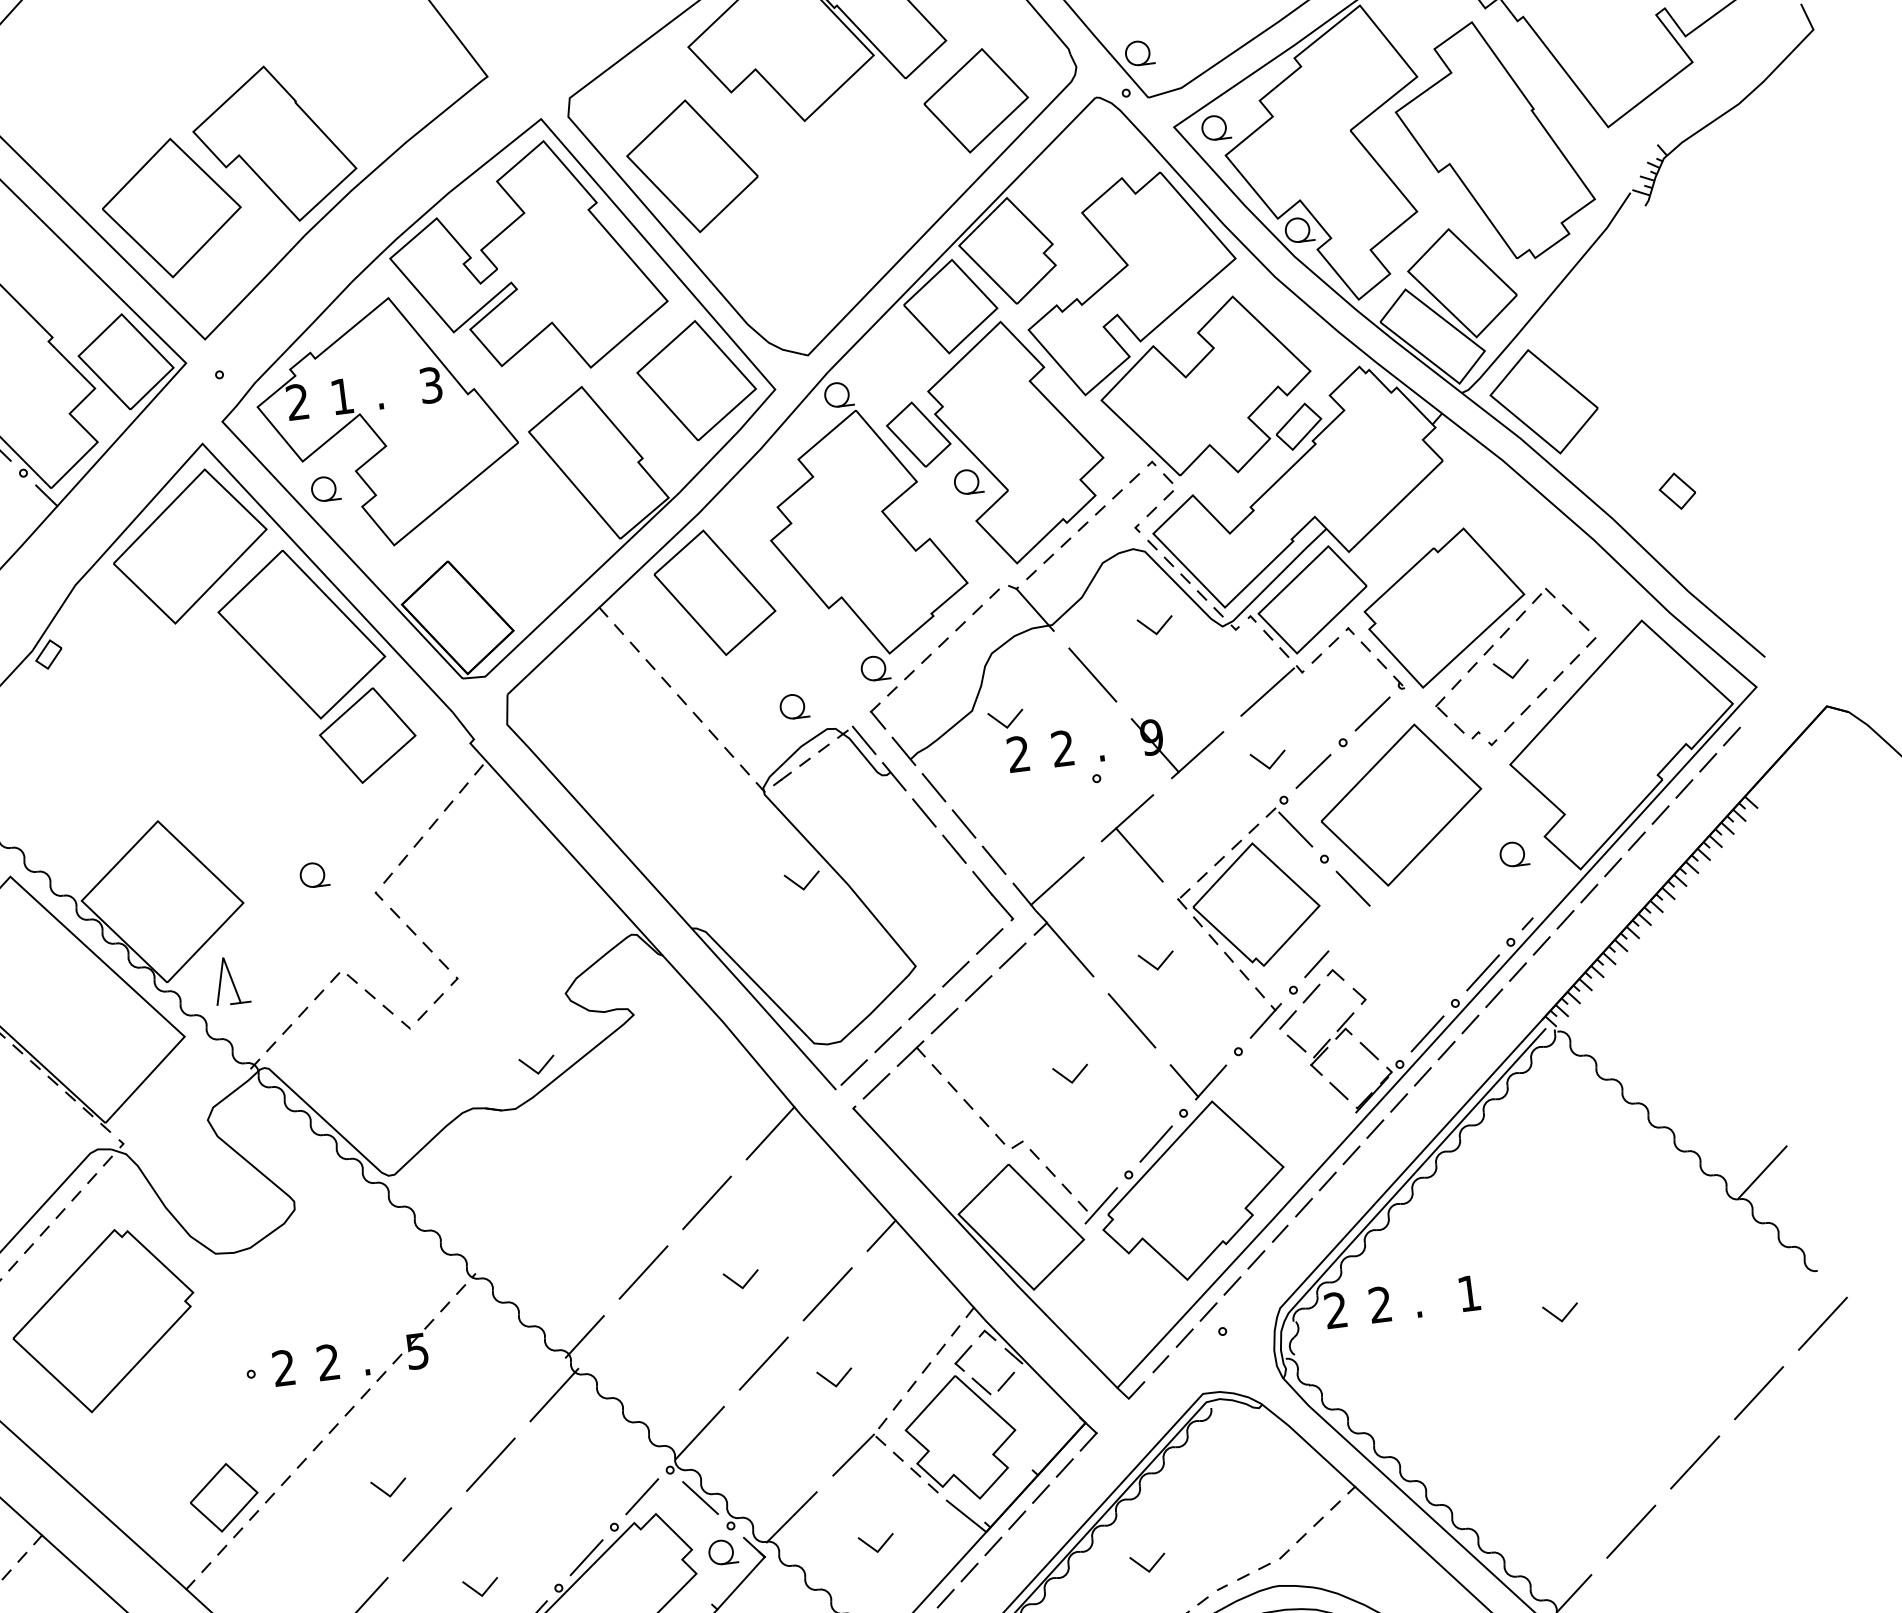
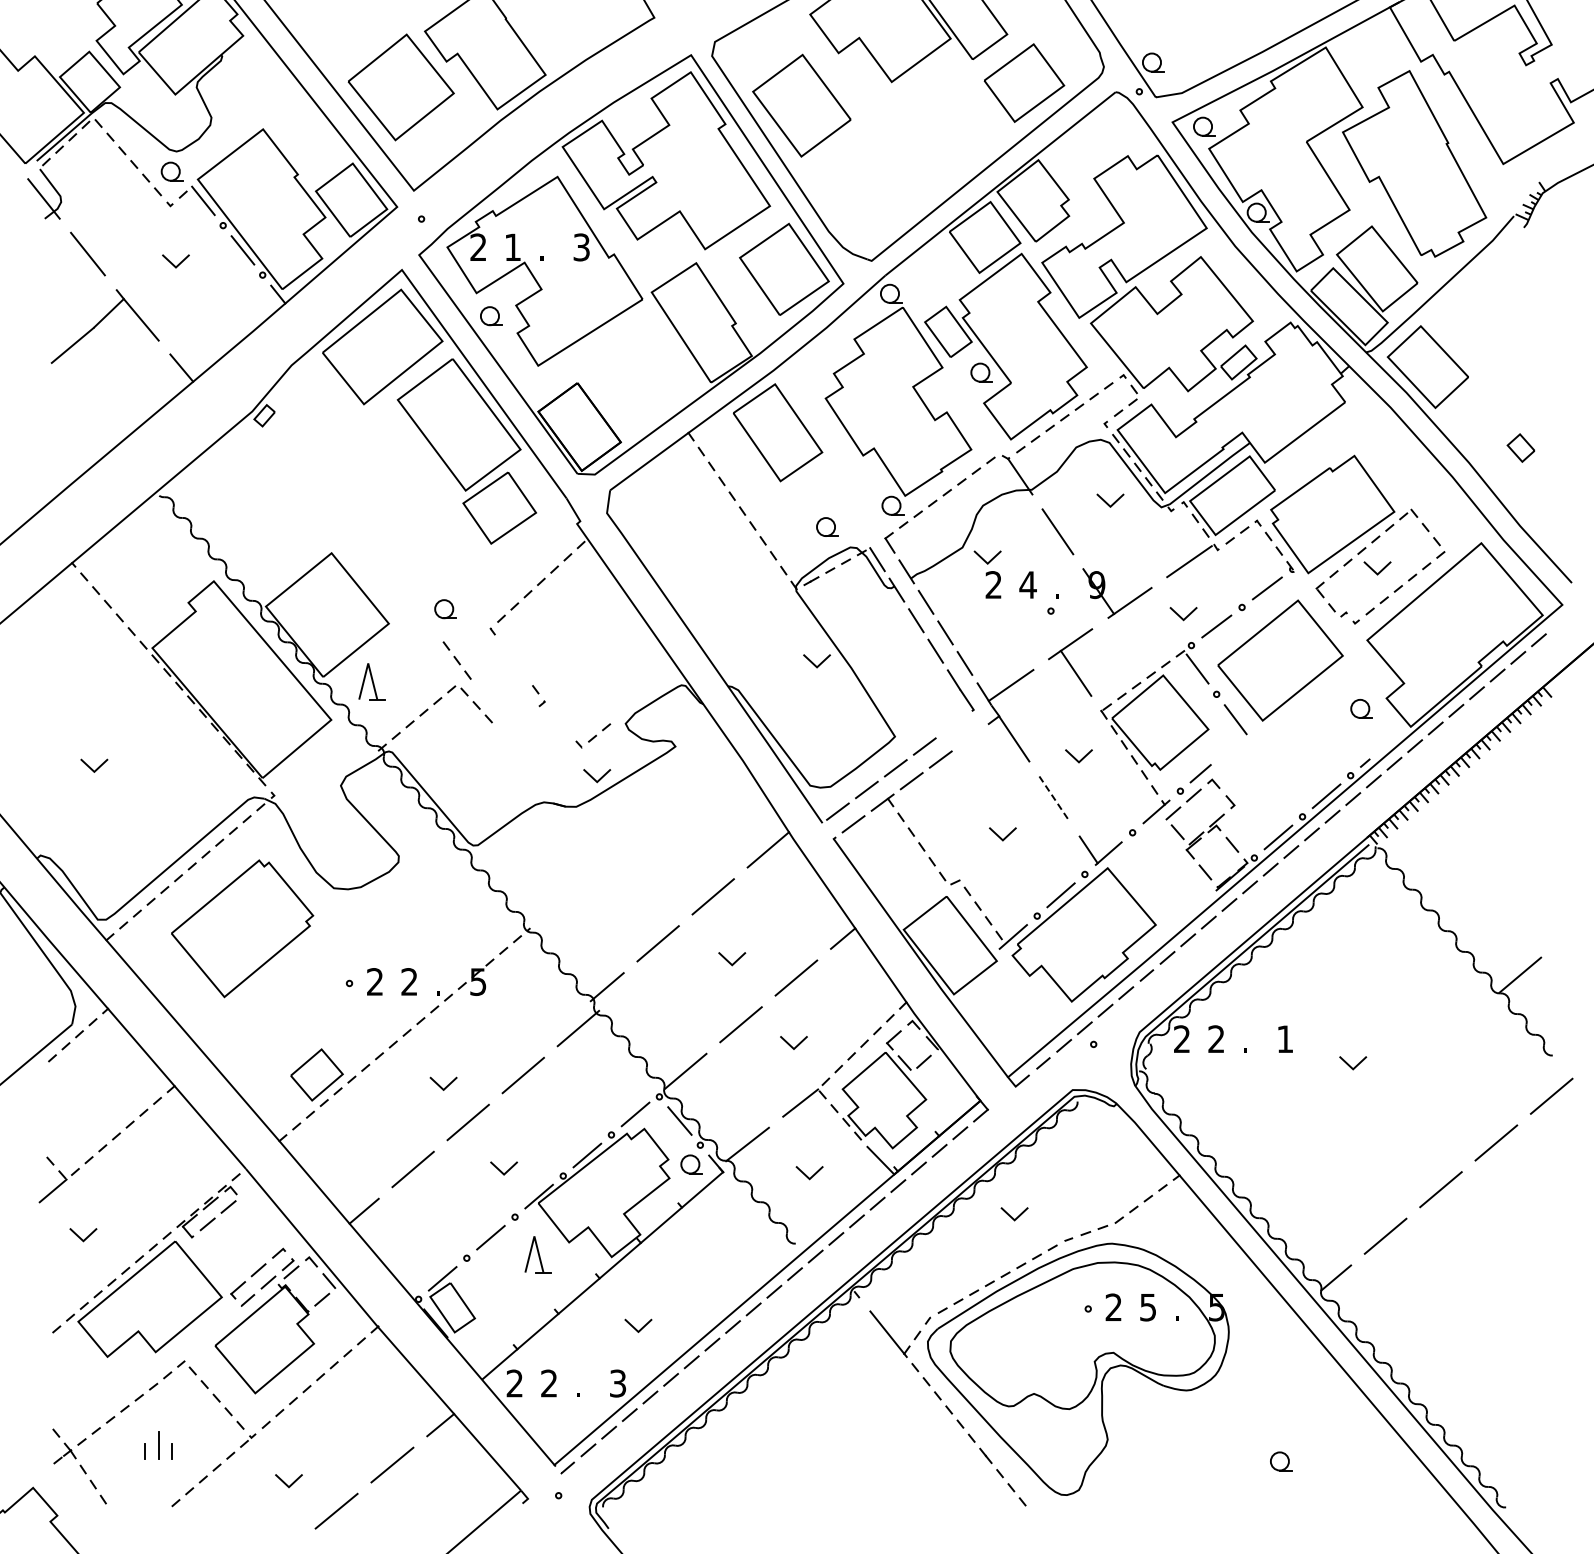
text: (1062, 748) -> (1027, 584), 2 -> 4
part: (410, 930) -> (456, 660), moved
line: (989, 941) -> (953, 724), removed
line: (1012, 955) -> (969, 737), removed
part: (423, 1011) -> (593, 735), moved
line: (1132, 1021) -> (1054, 799), solid -> dashed

